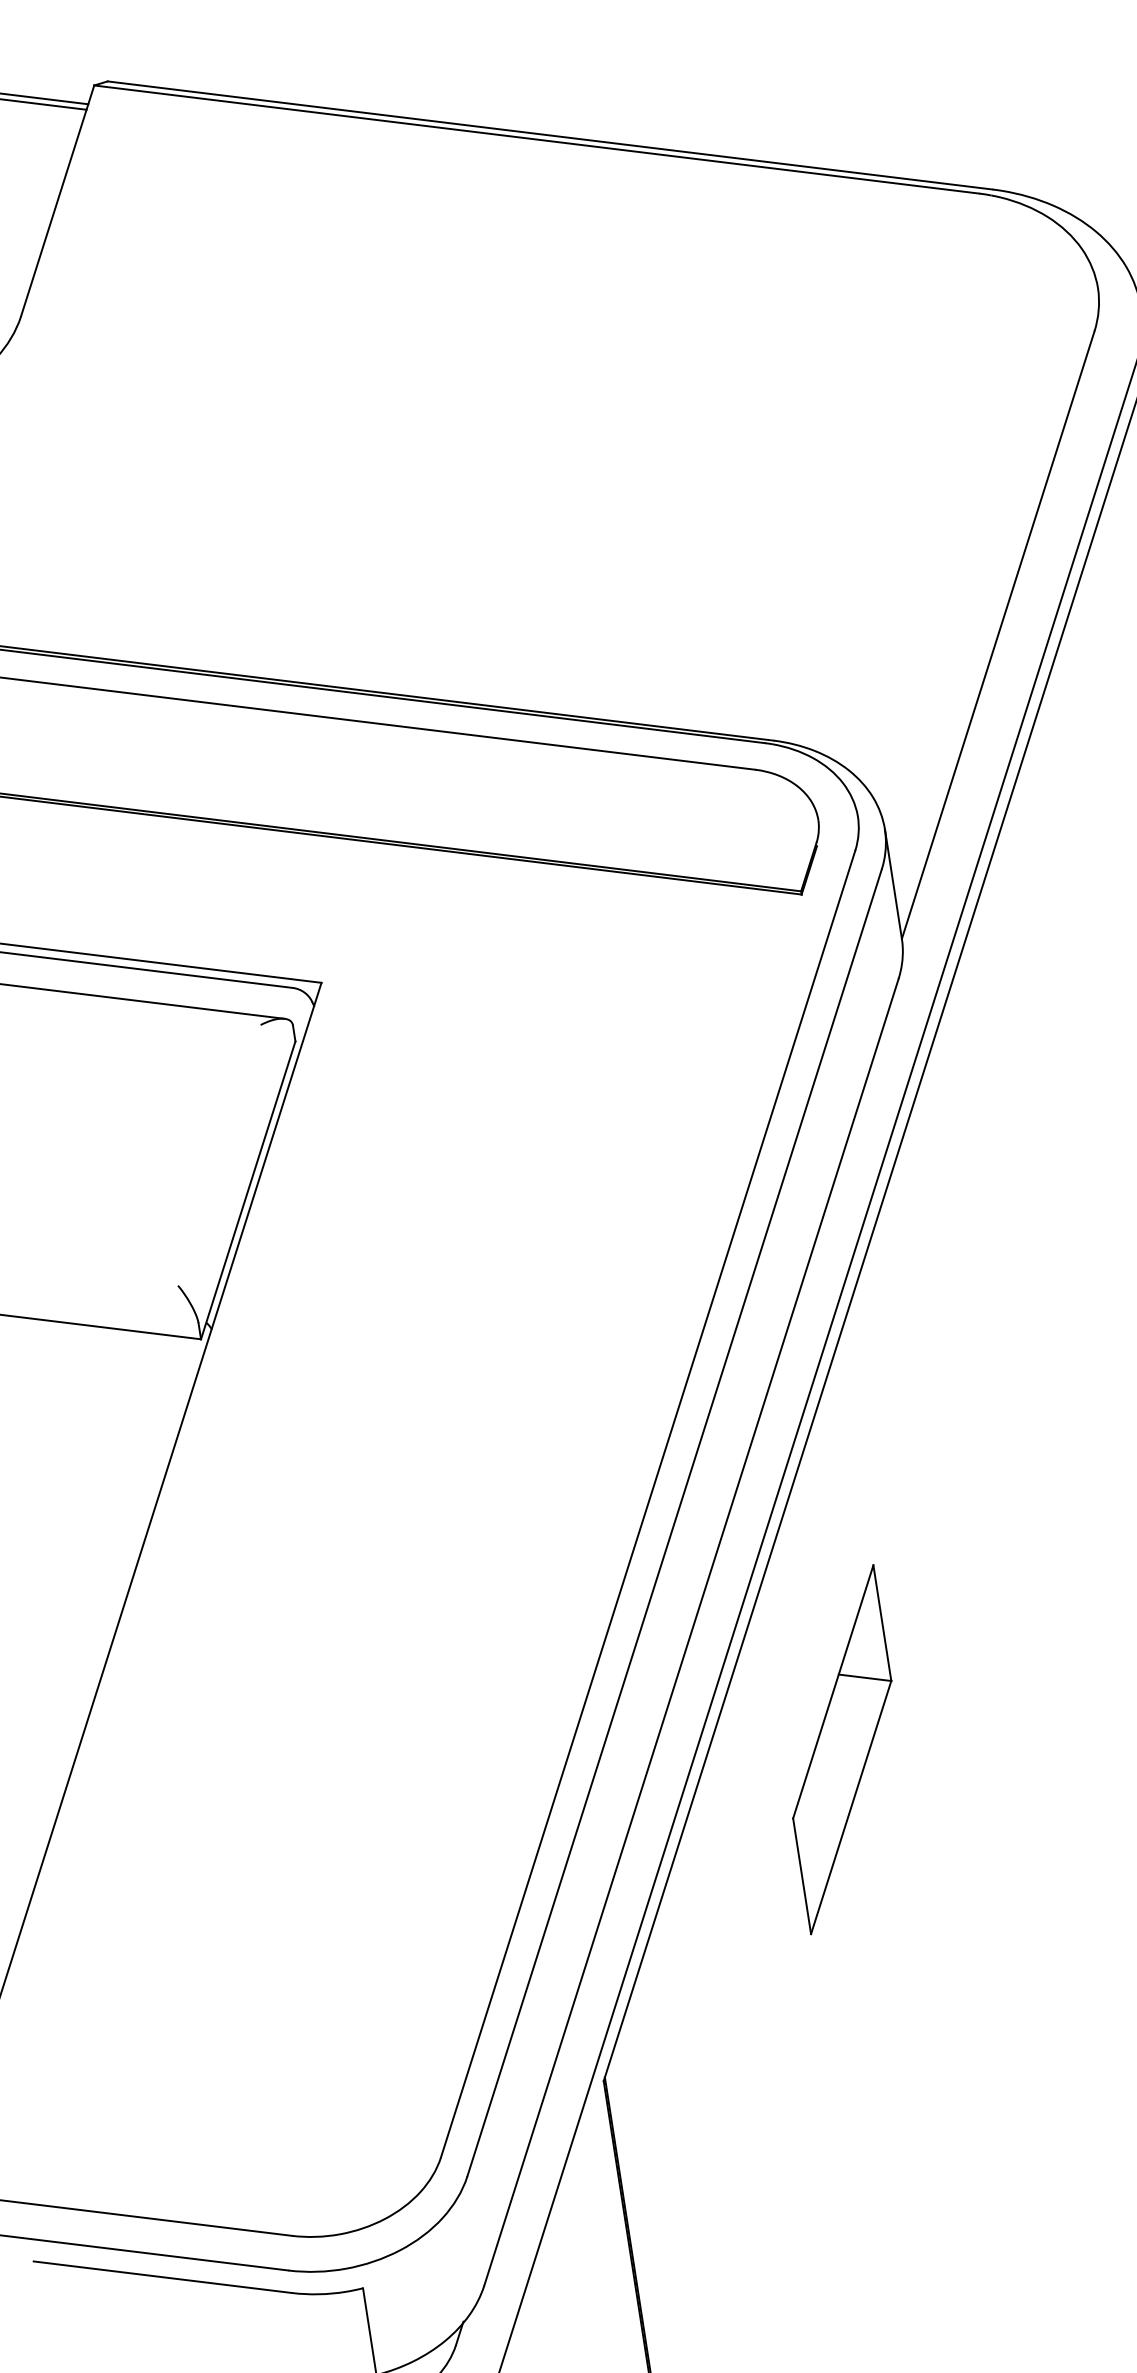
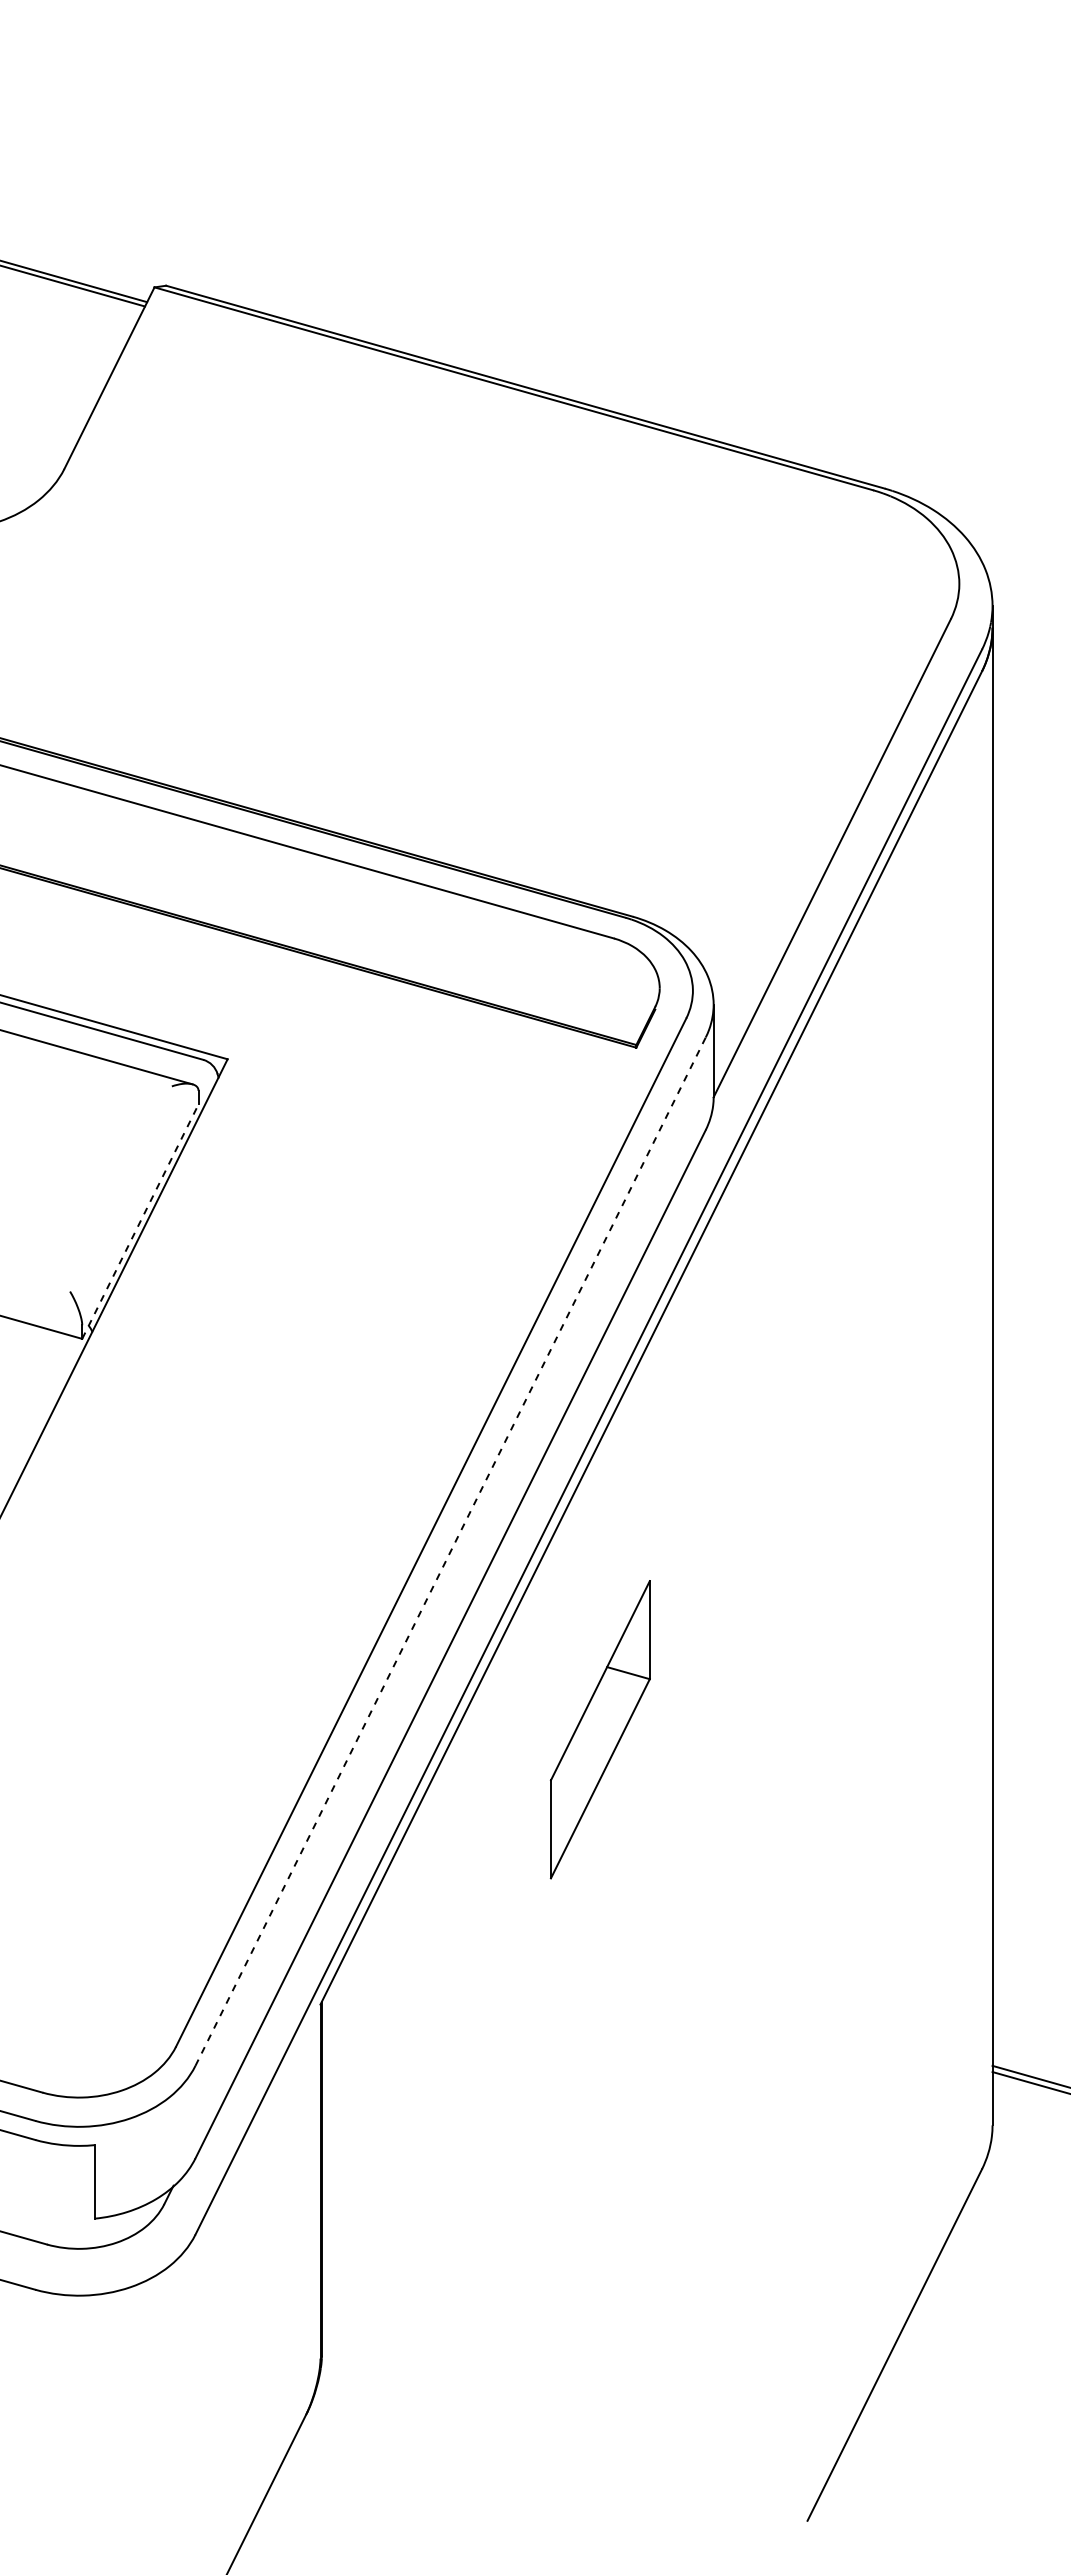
line: (248, 1190) -> (140, 1221), solid -> dashed
line: (674, 1522) -> (450, 1551), solid -> dashed
part: (841, 1749) -> (599, 1729), moved

